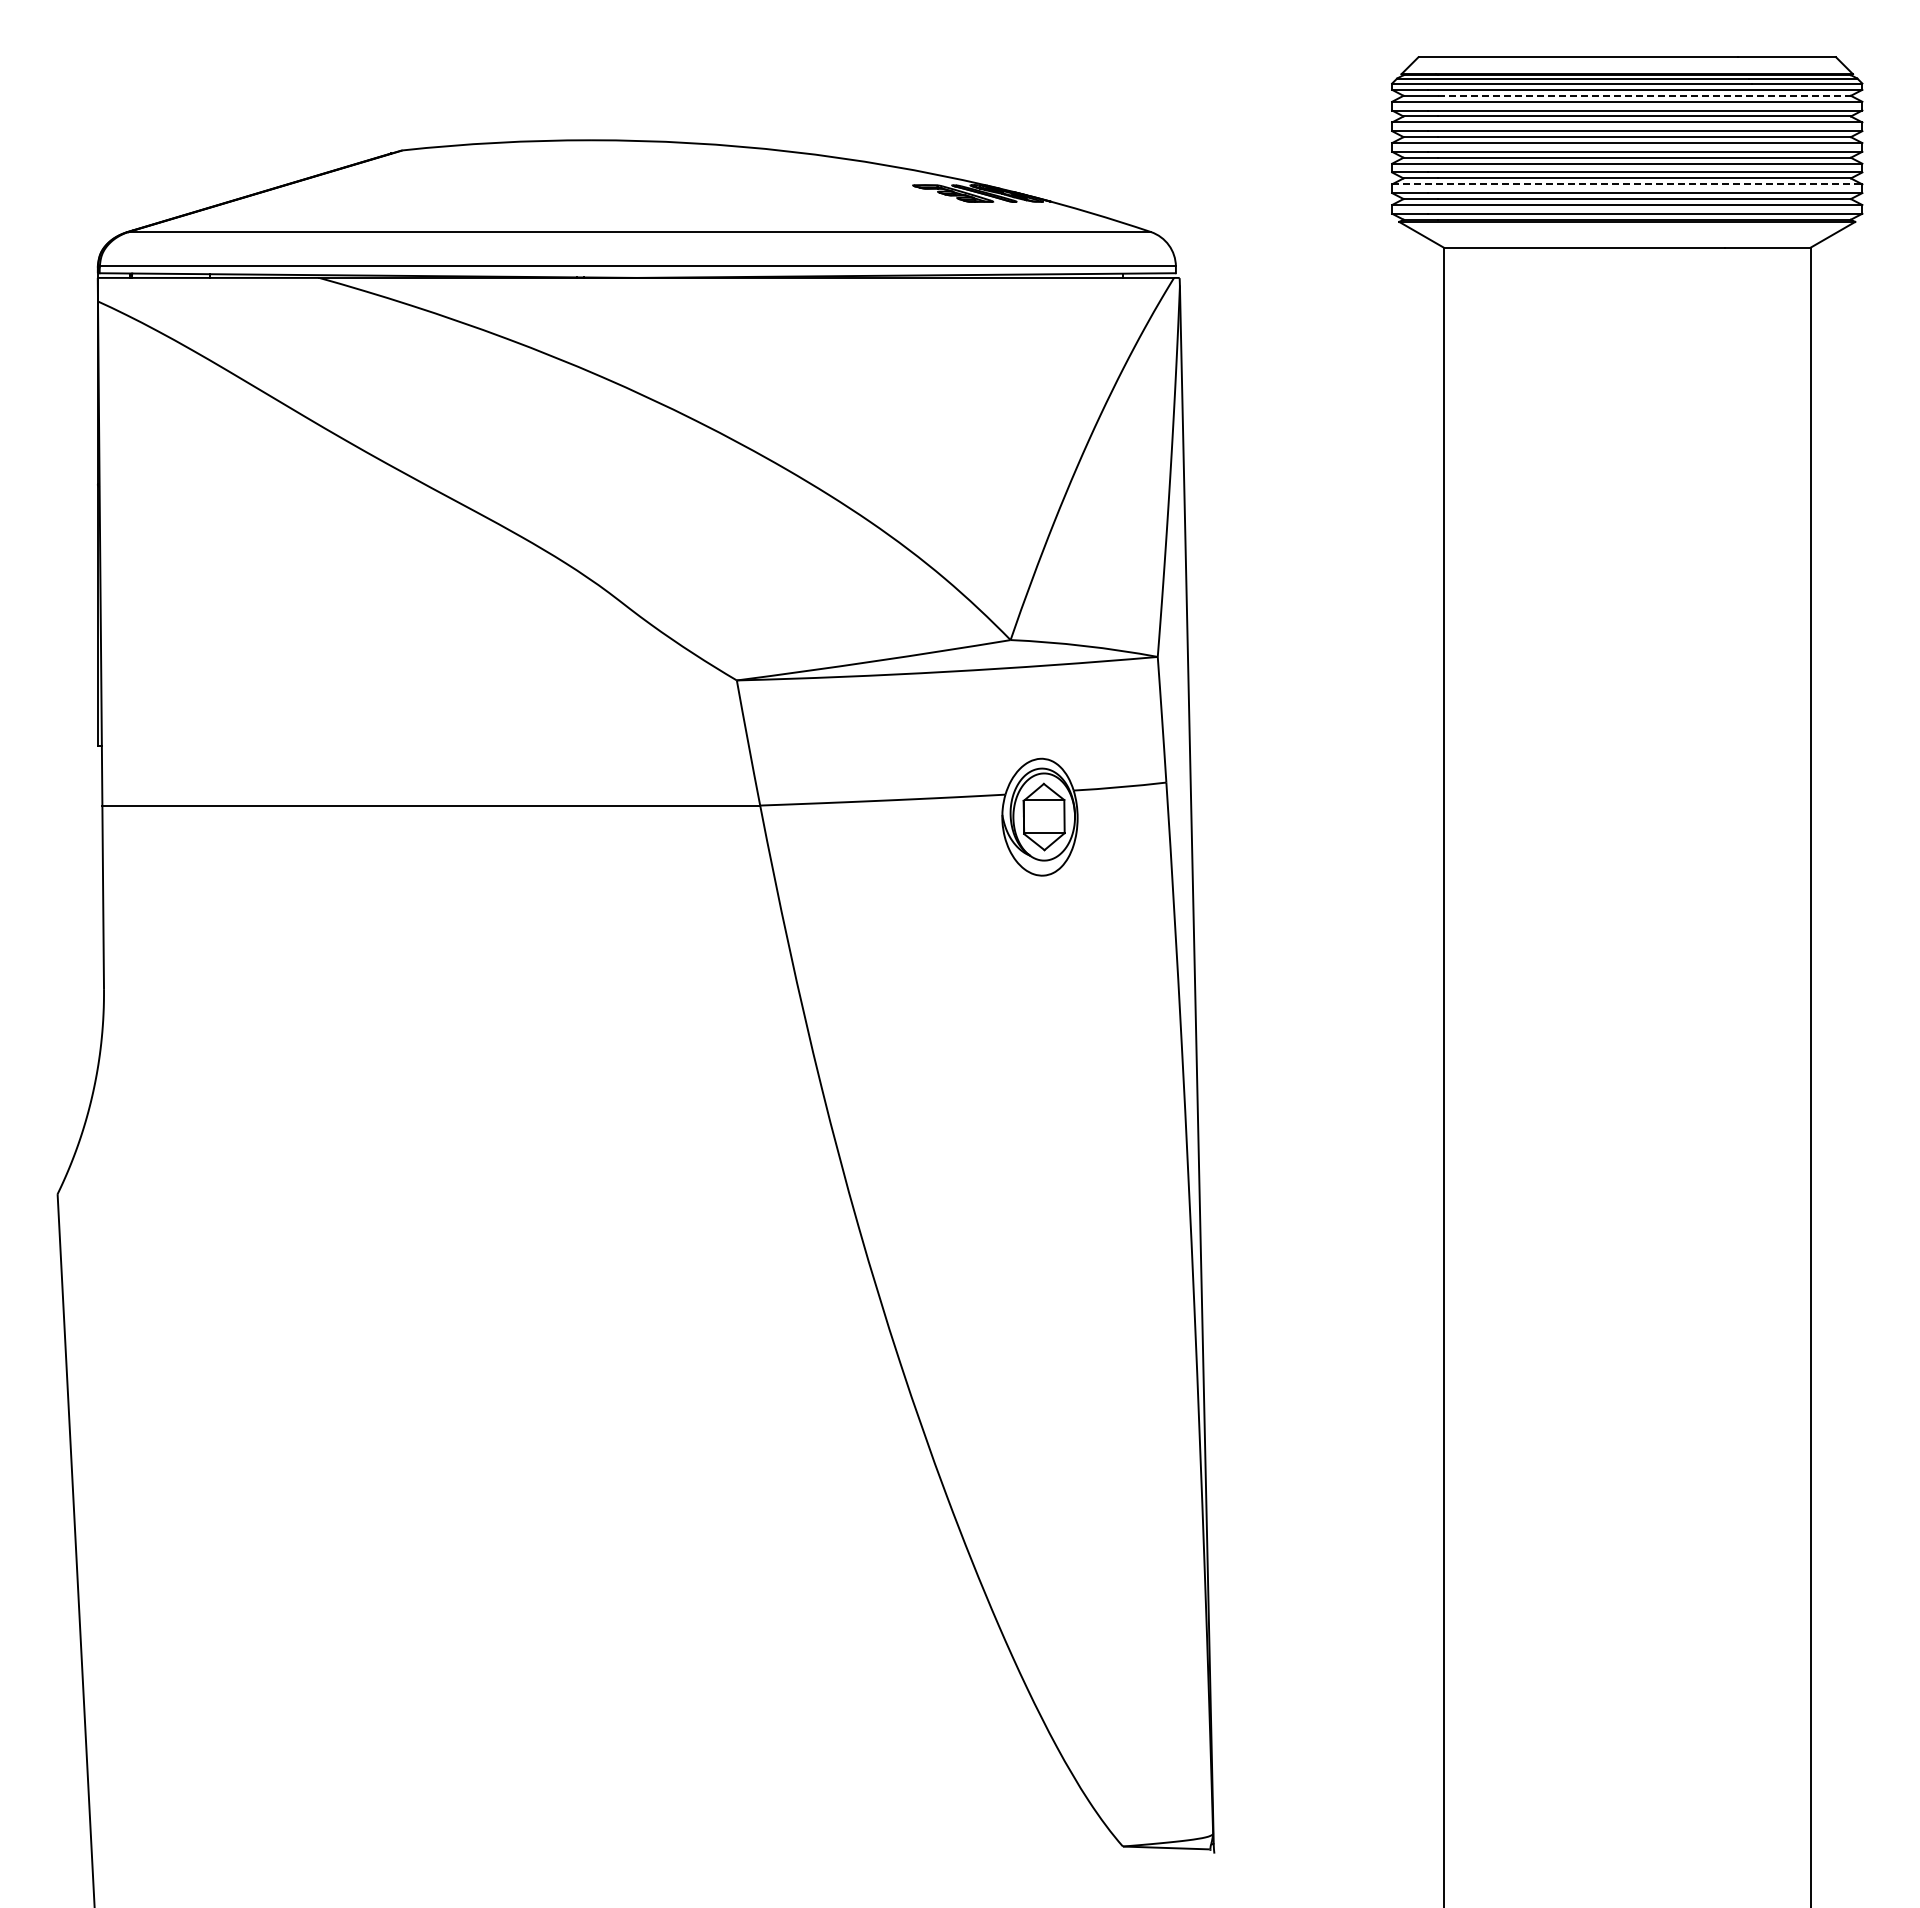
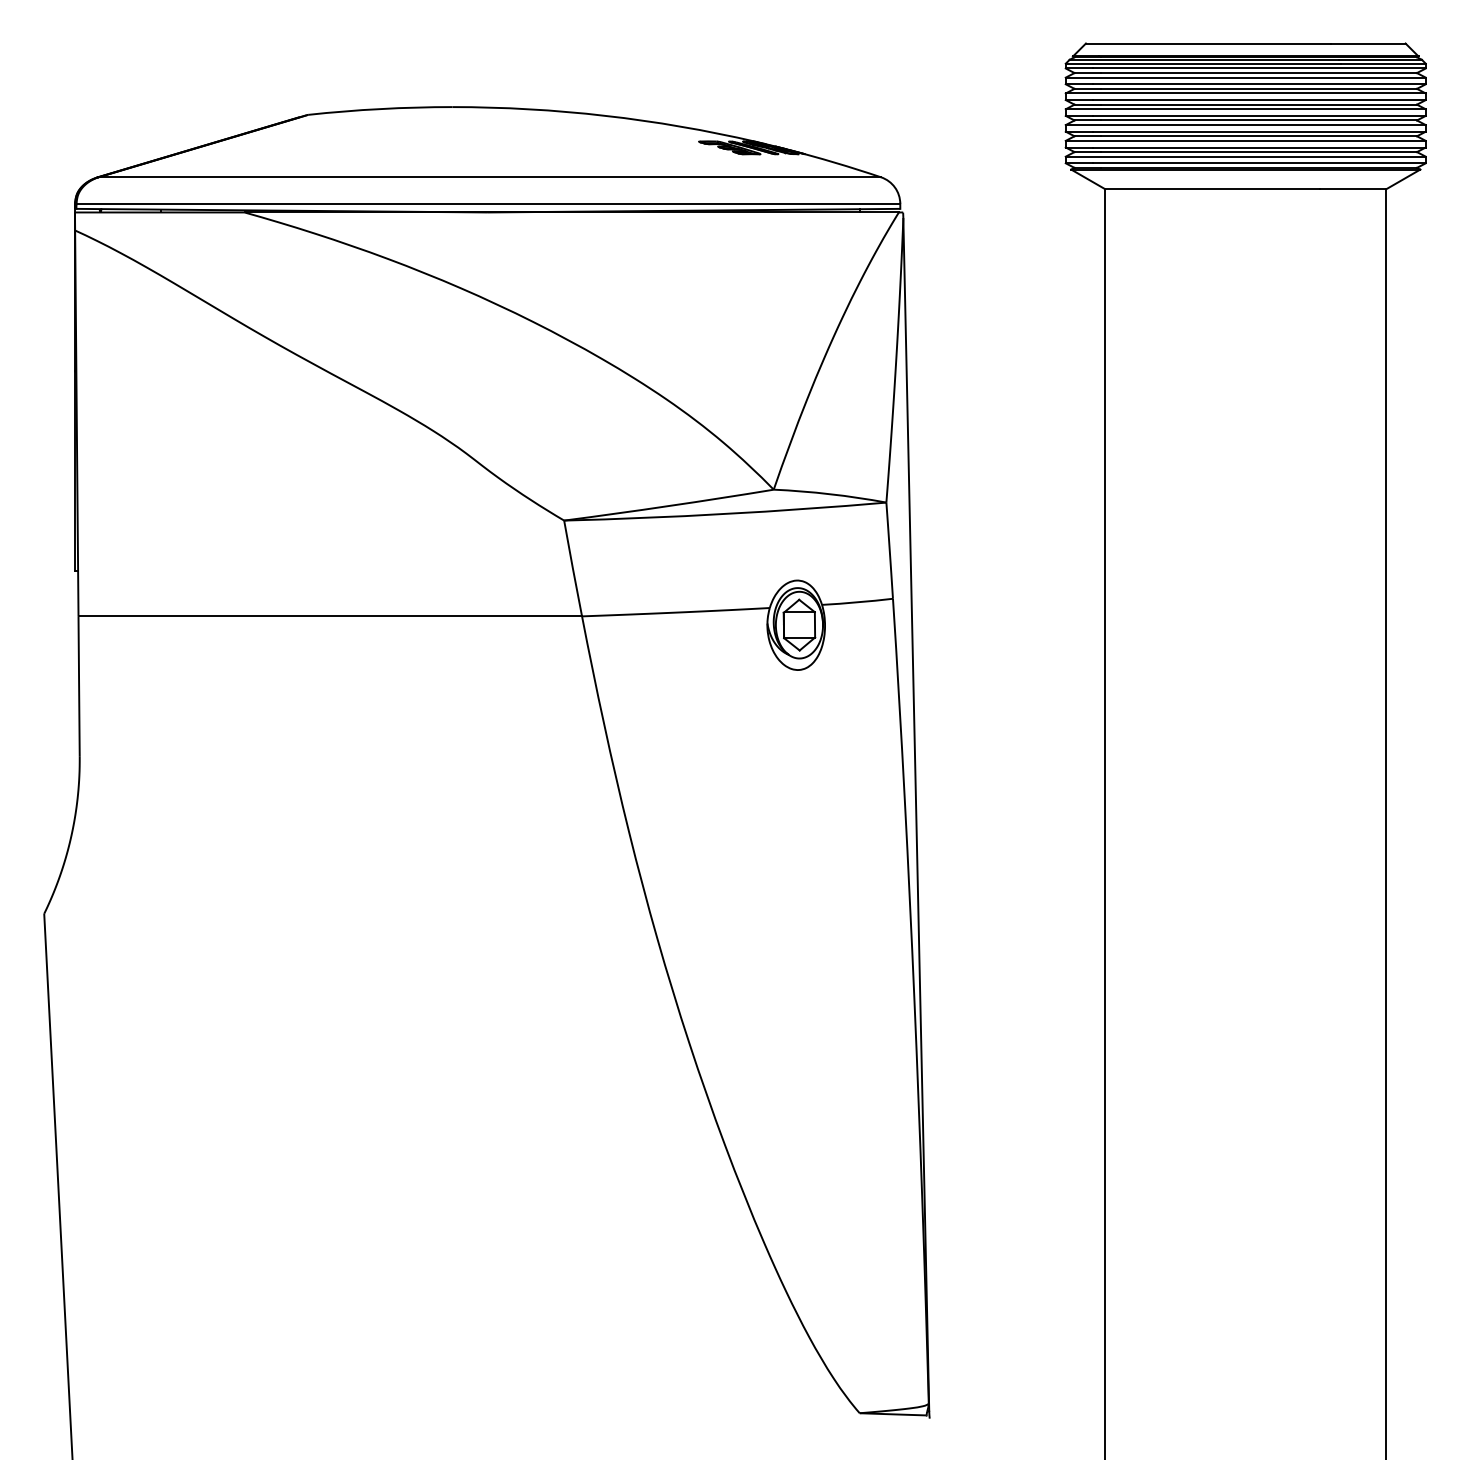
line: (1644, 95) -> (1258, 72), dashed -> solid
line: (1627, 184) -> (1245, 140), dashed -> solid

